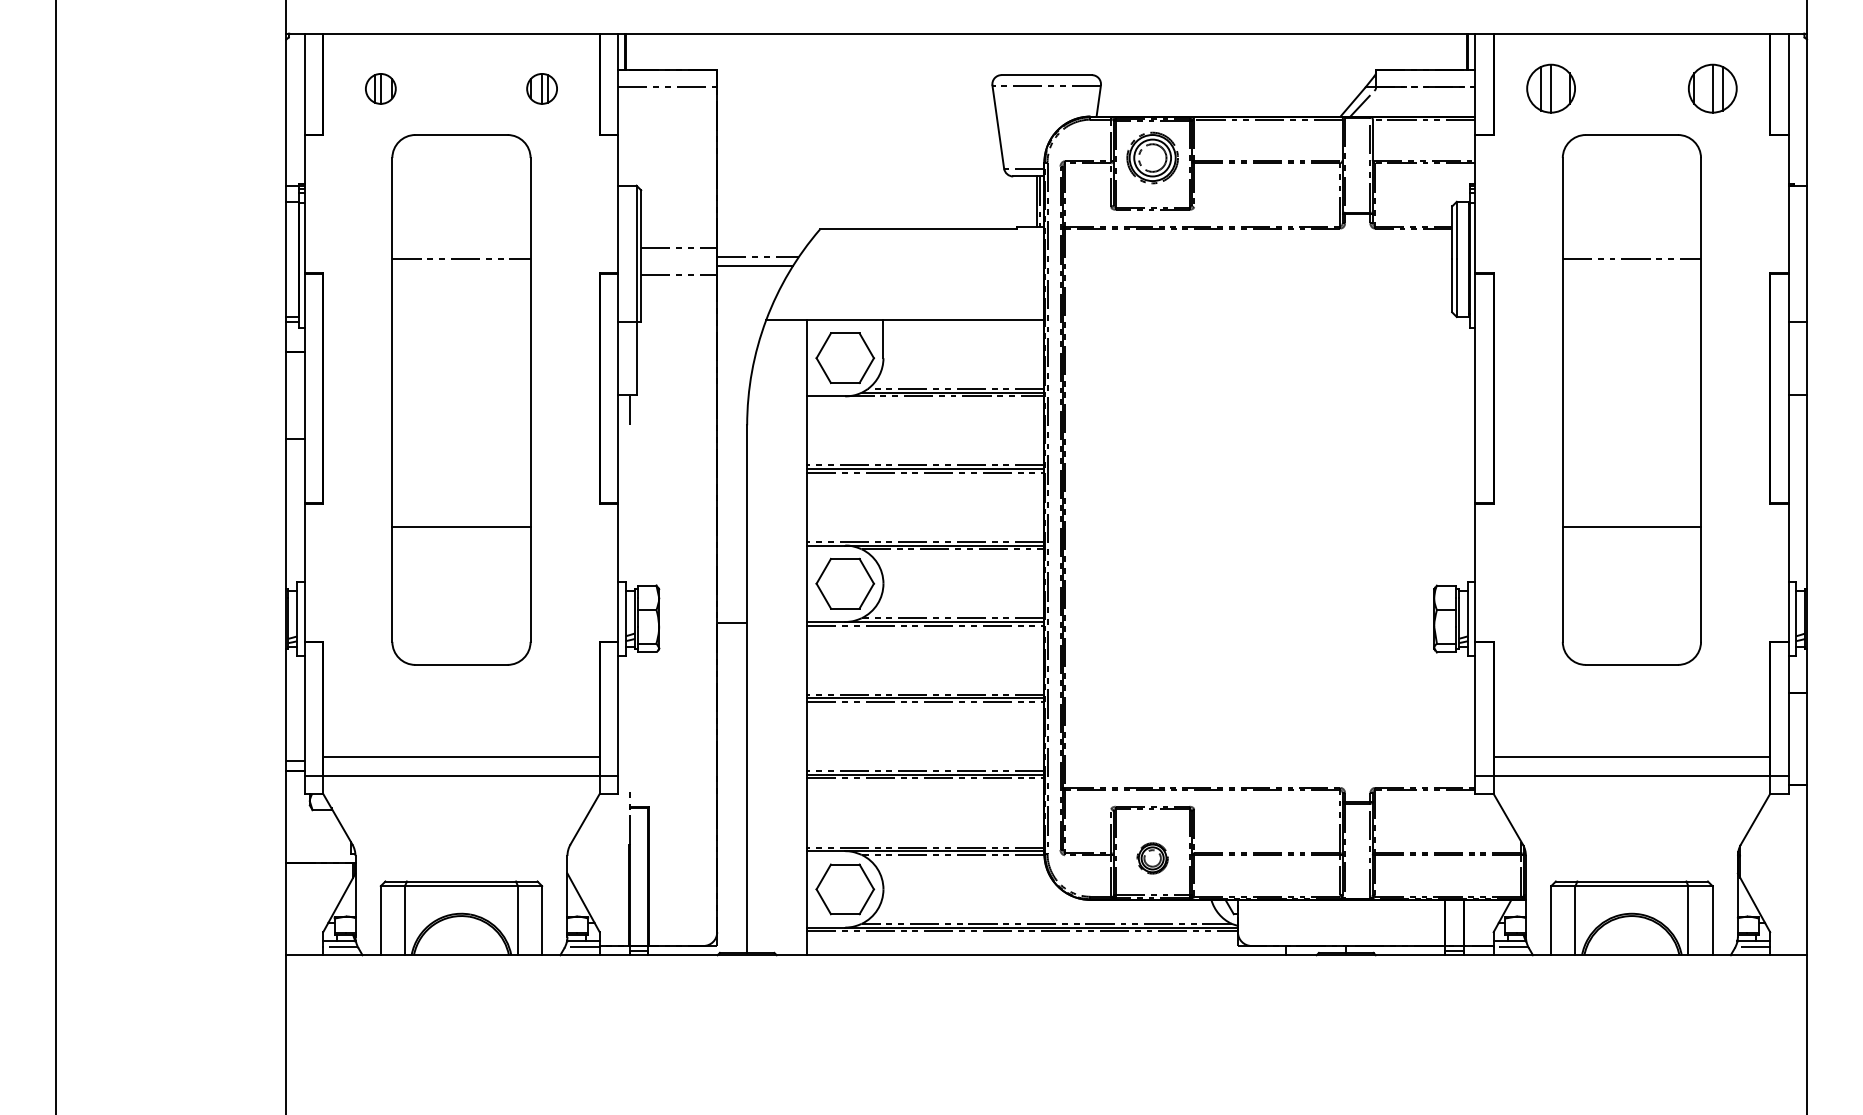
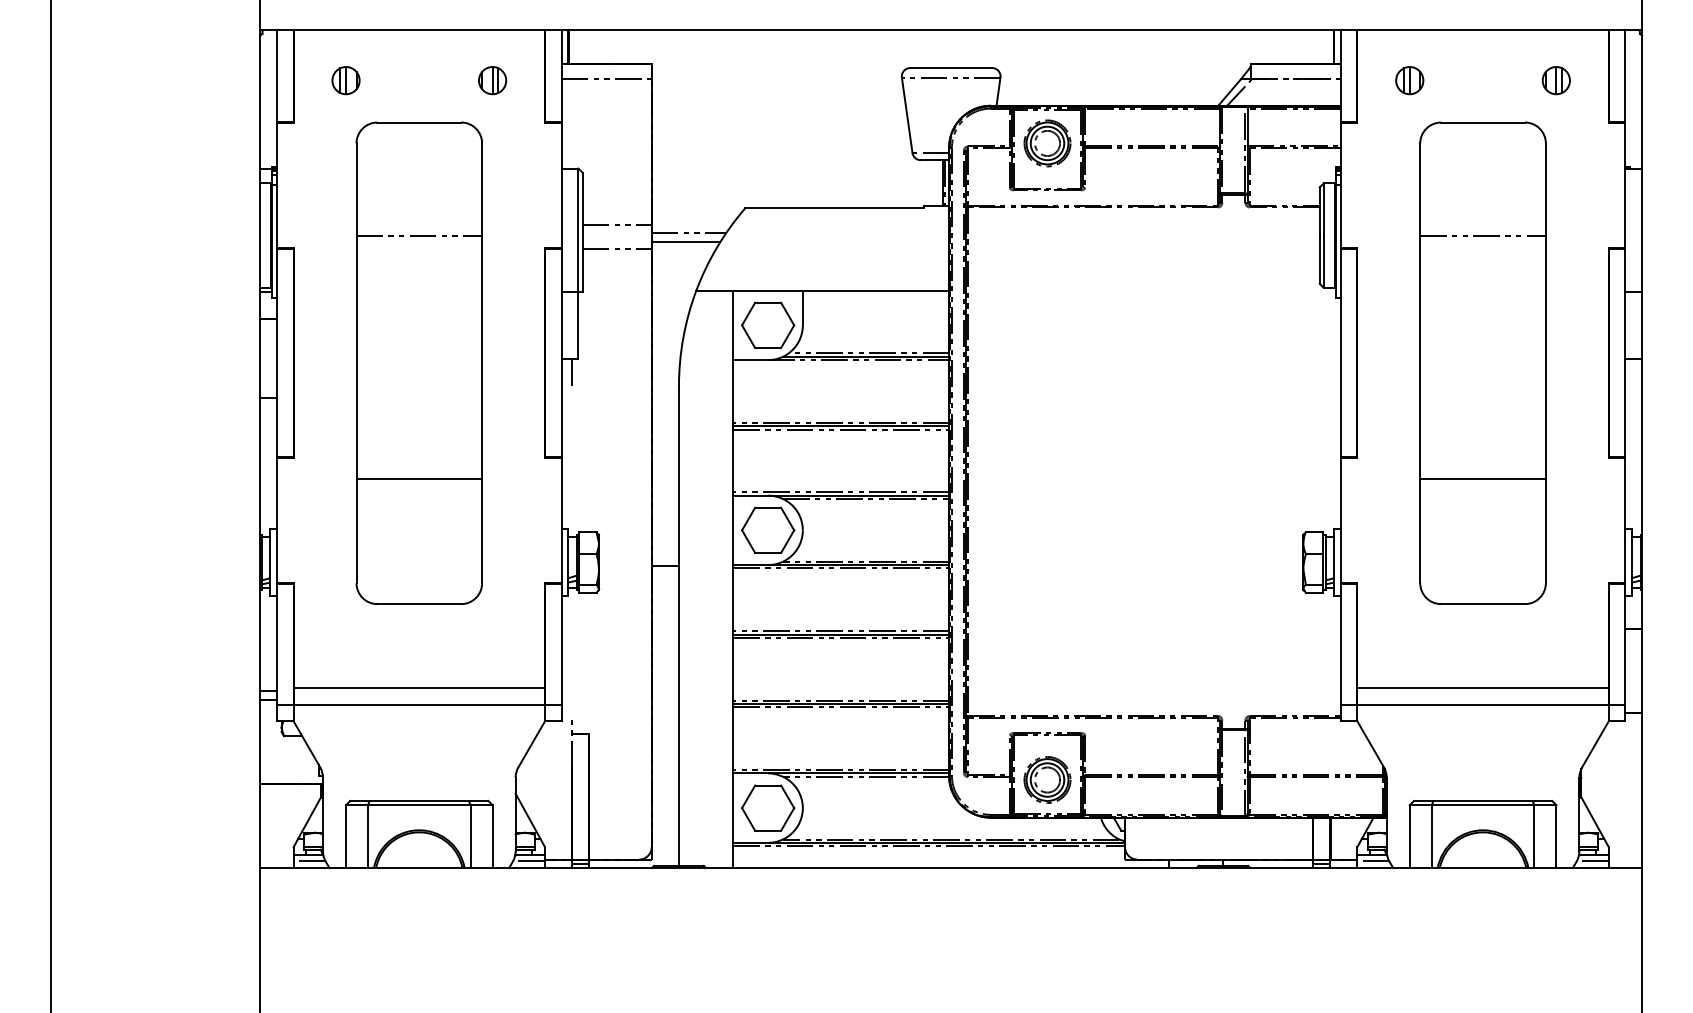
part: (1550, 88) -> (1409, 80), size x0.62
part: (1711, 88) -> (1555, 80), size x0.62
part: (1152, 857) -> (1047, 779), size x1.67

